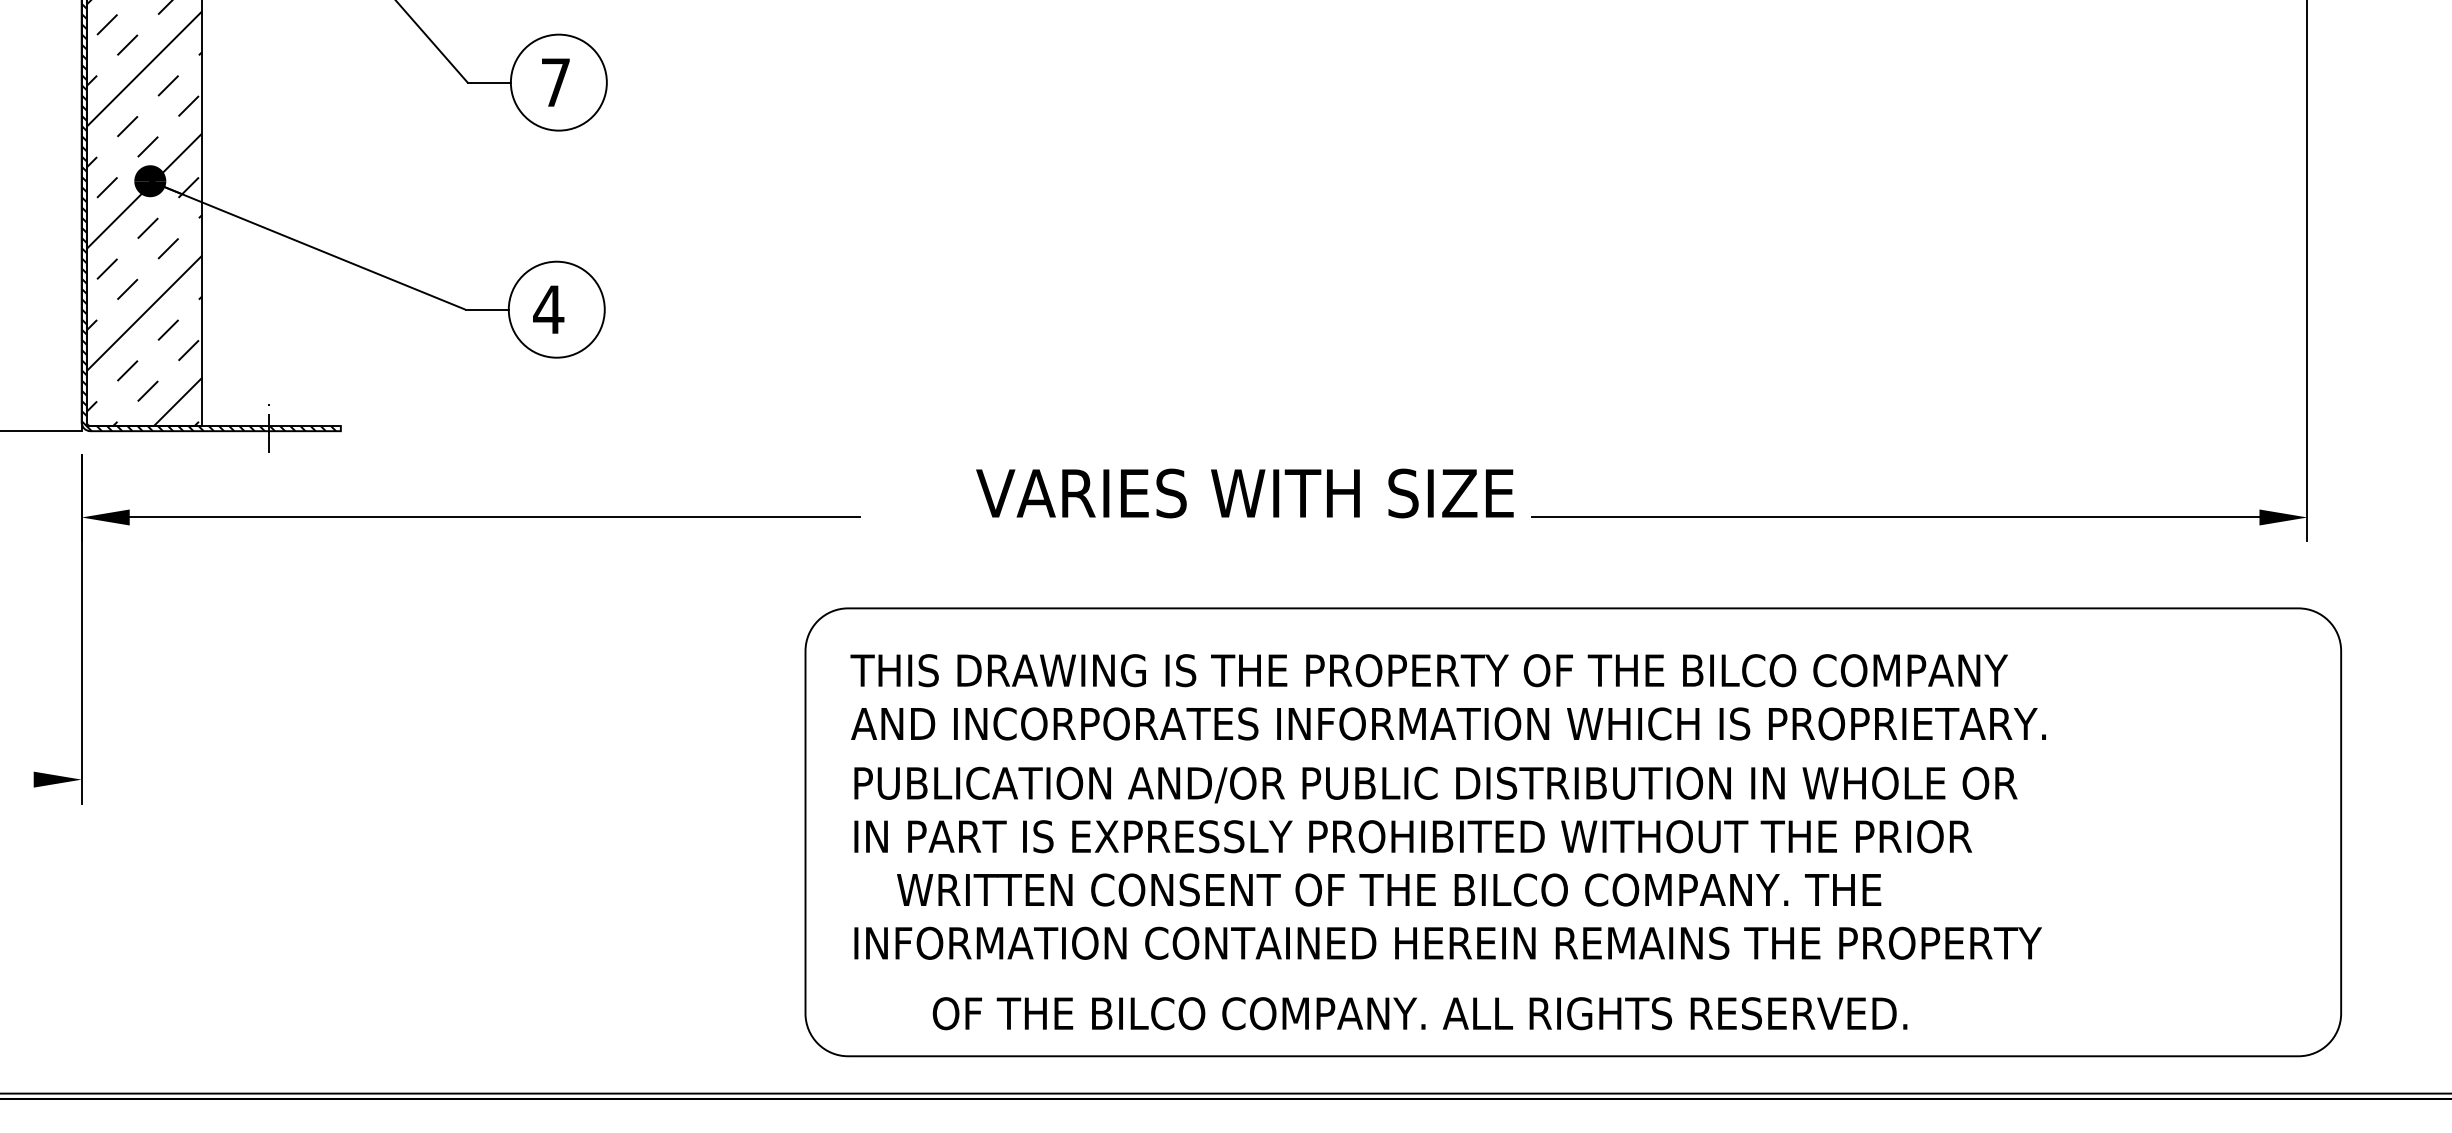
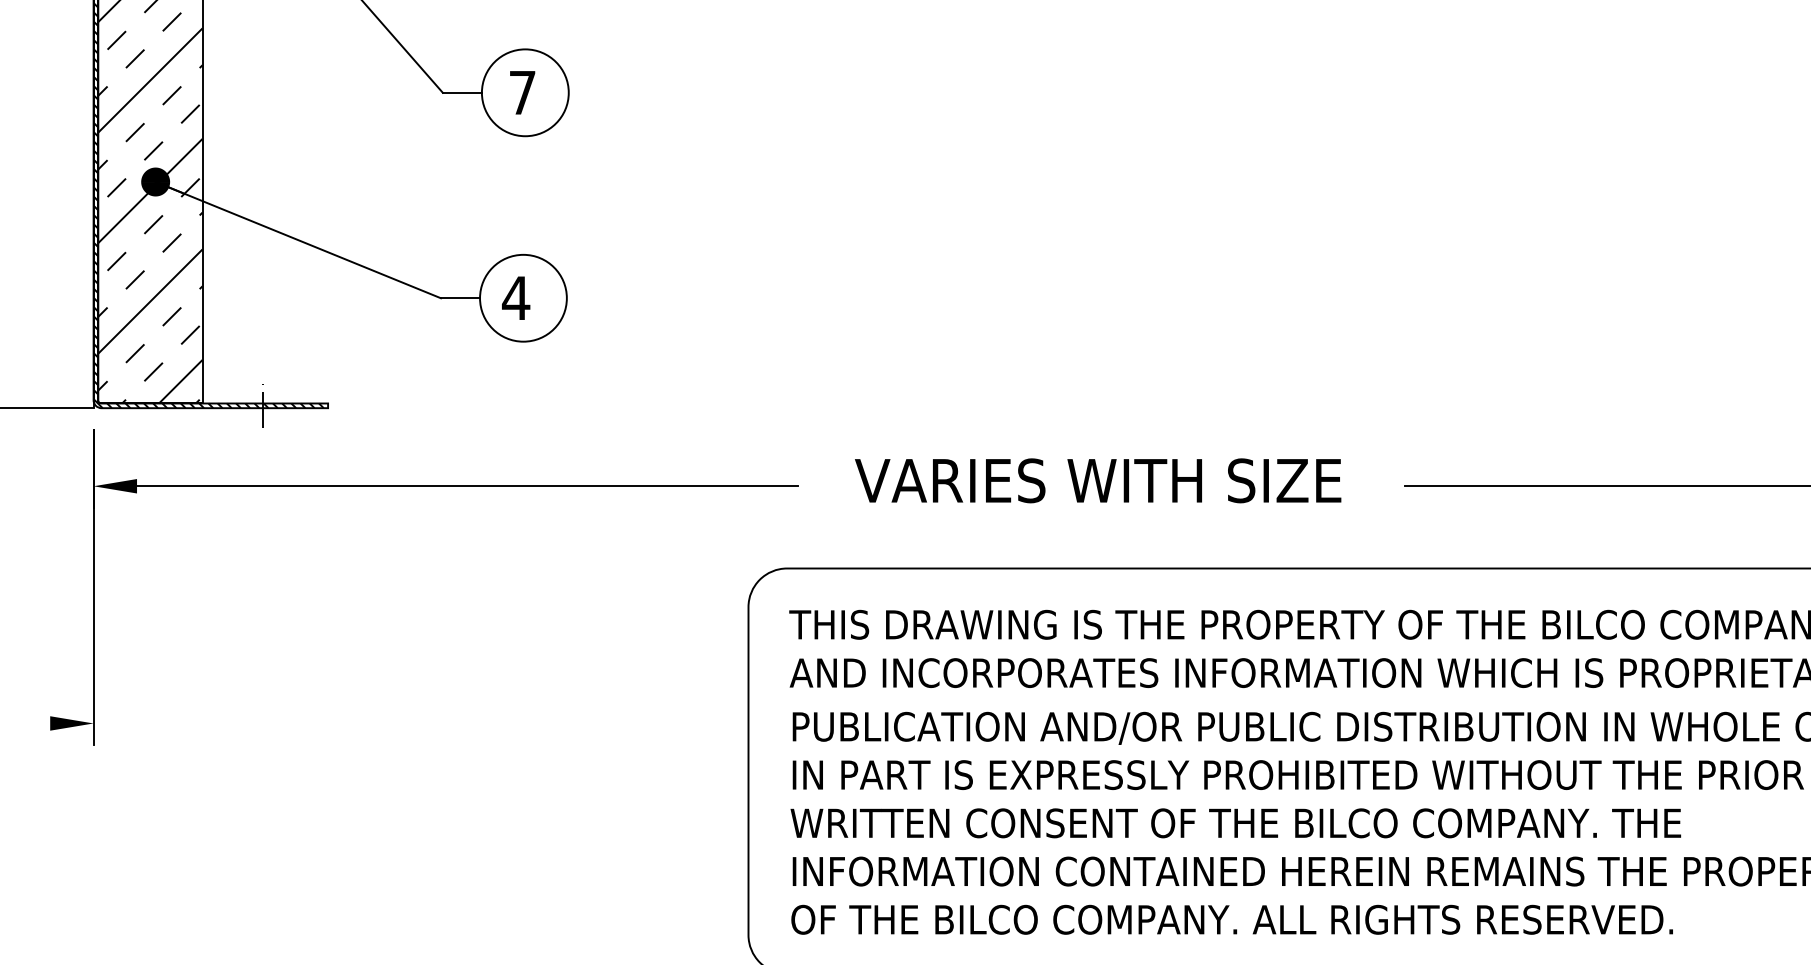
text: (1244, 493) -> (1097, 480), moved
text: (1389, 889) -> (1236, 822), moved
text: (1419, 1013) -> (1231, 919), moved

